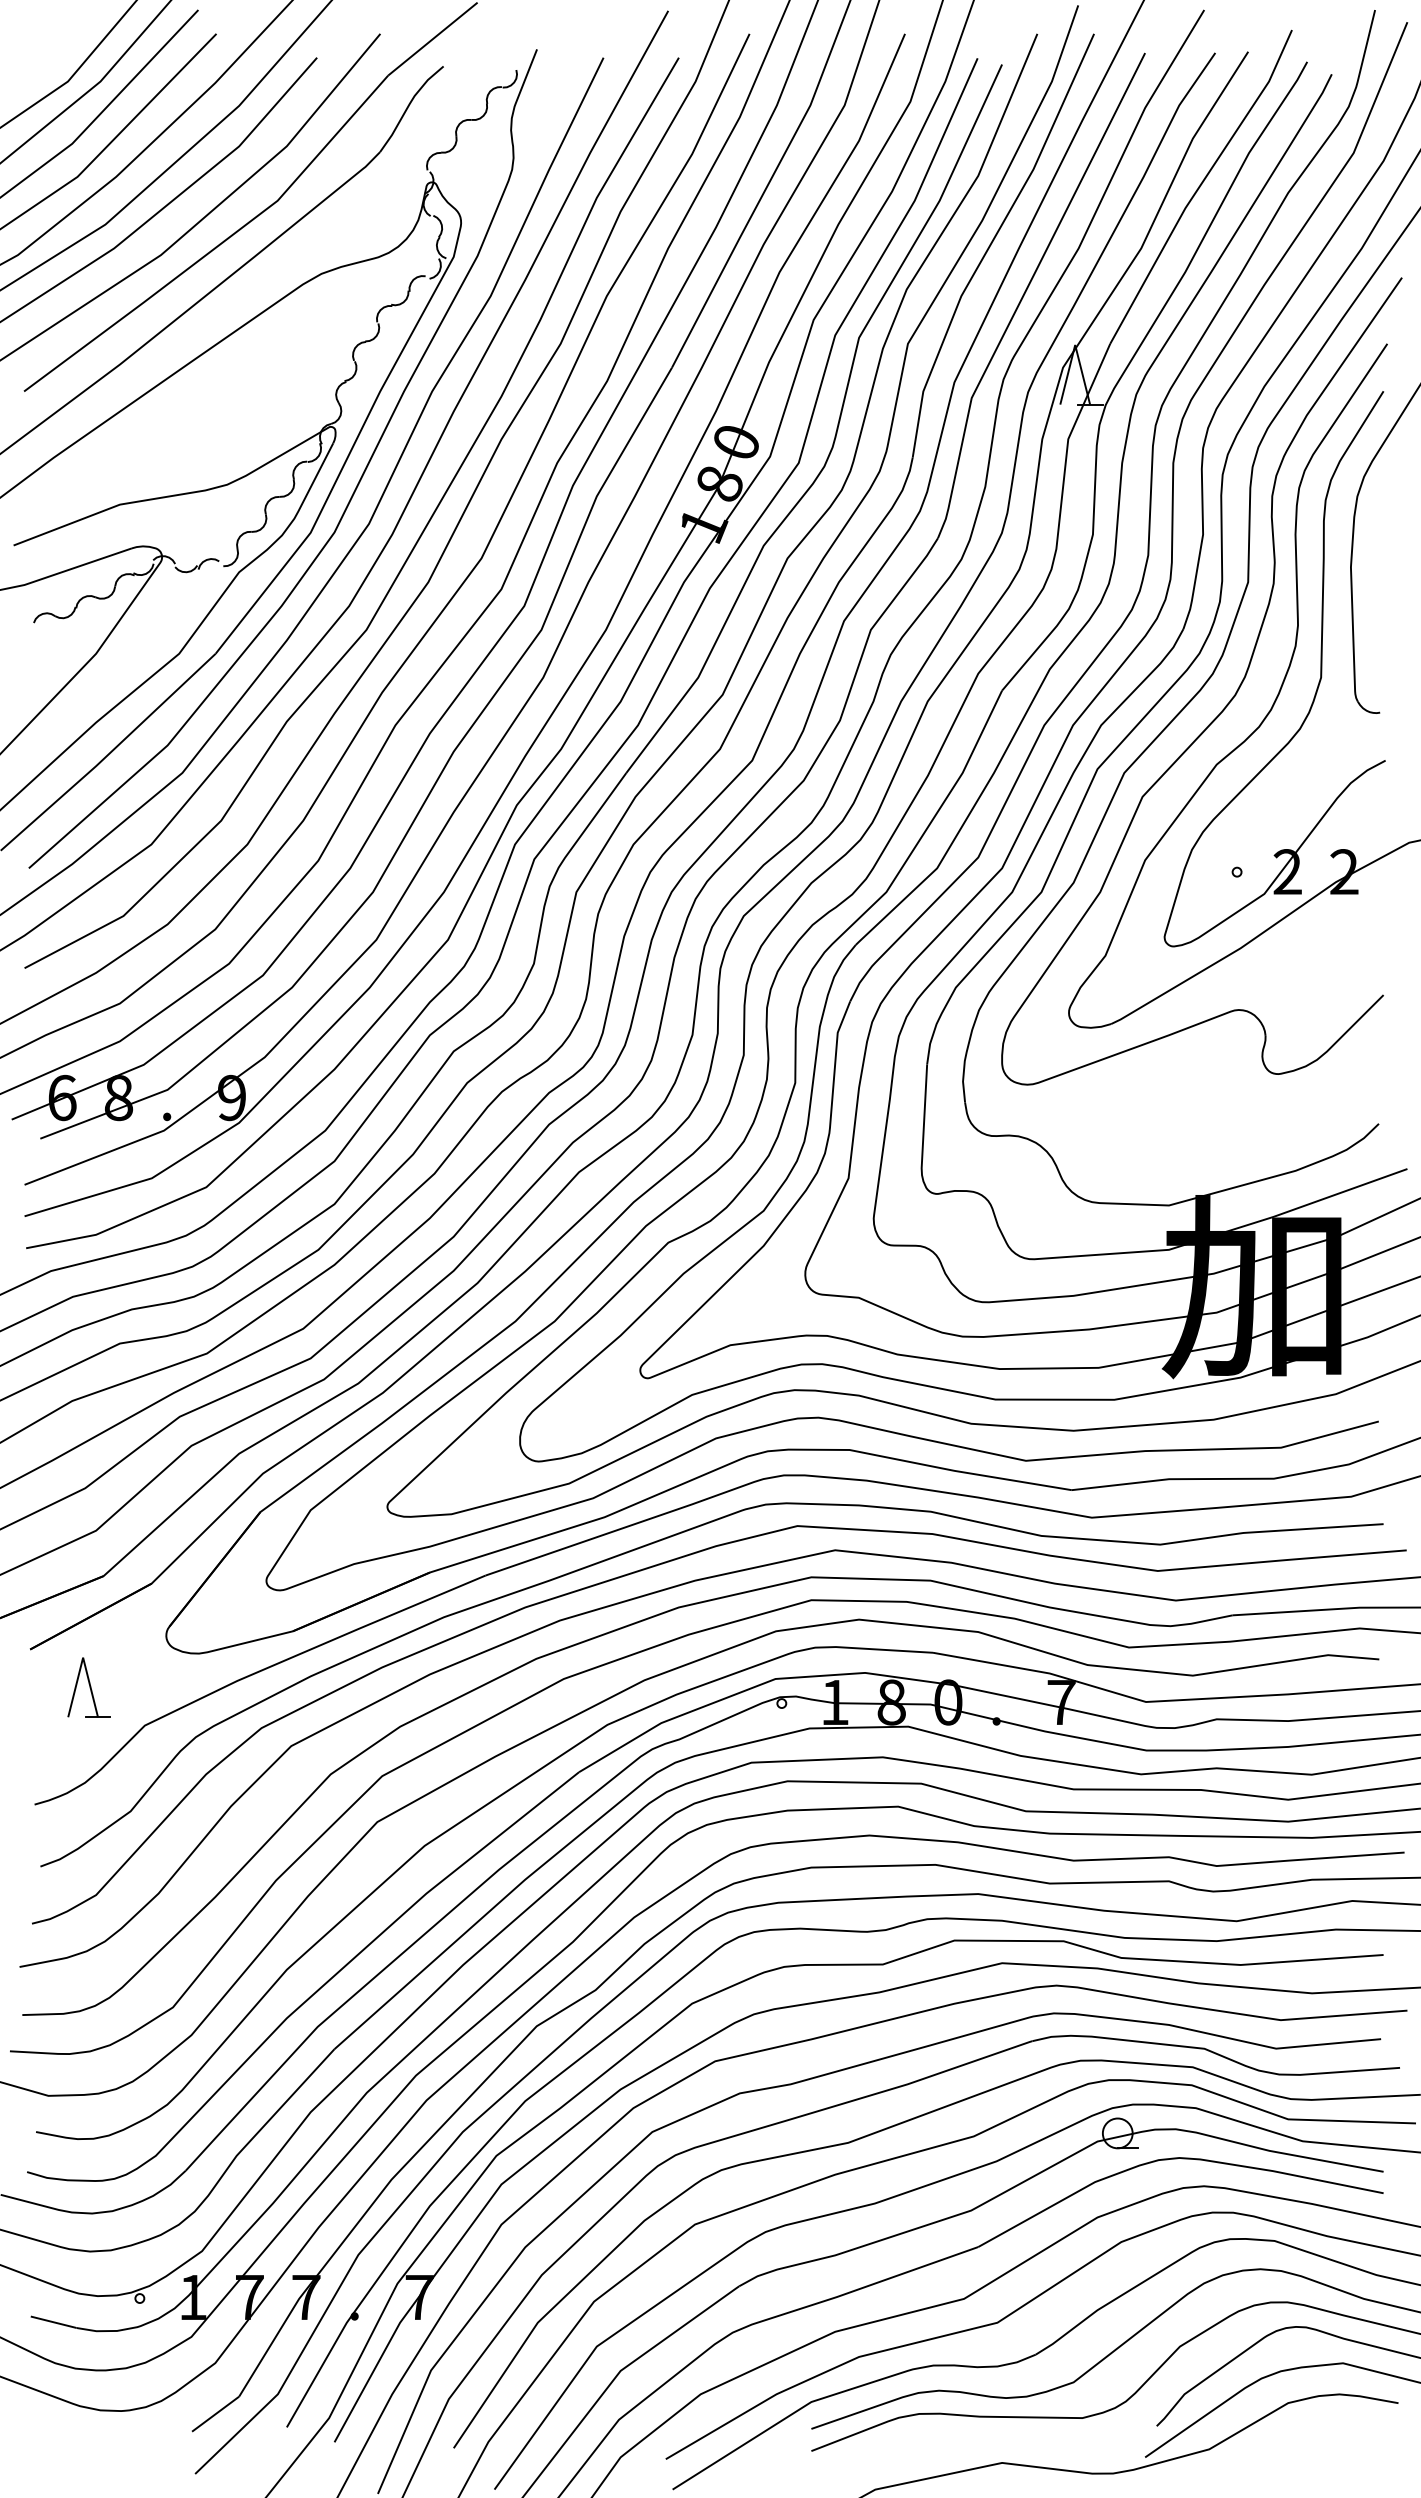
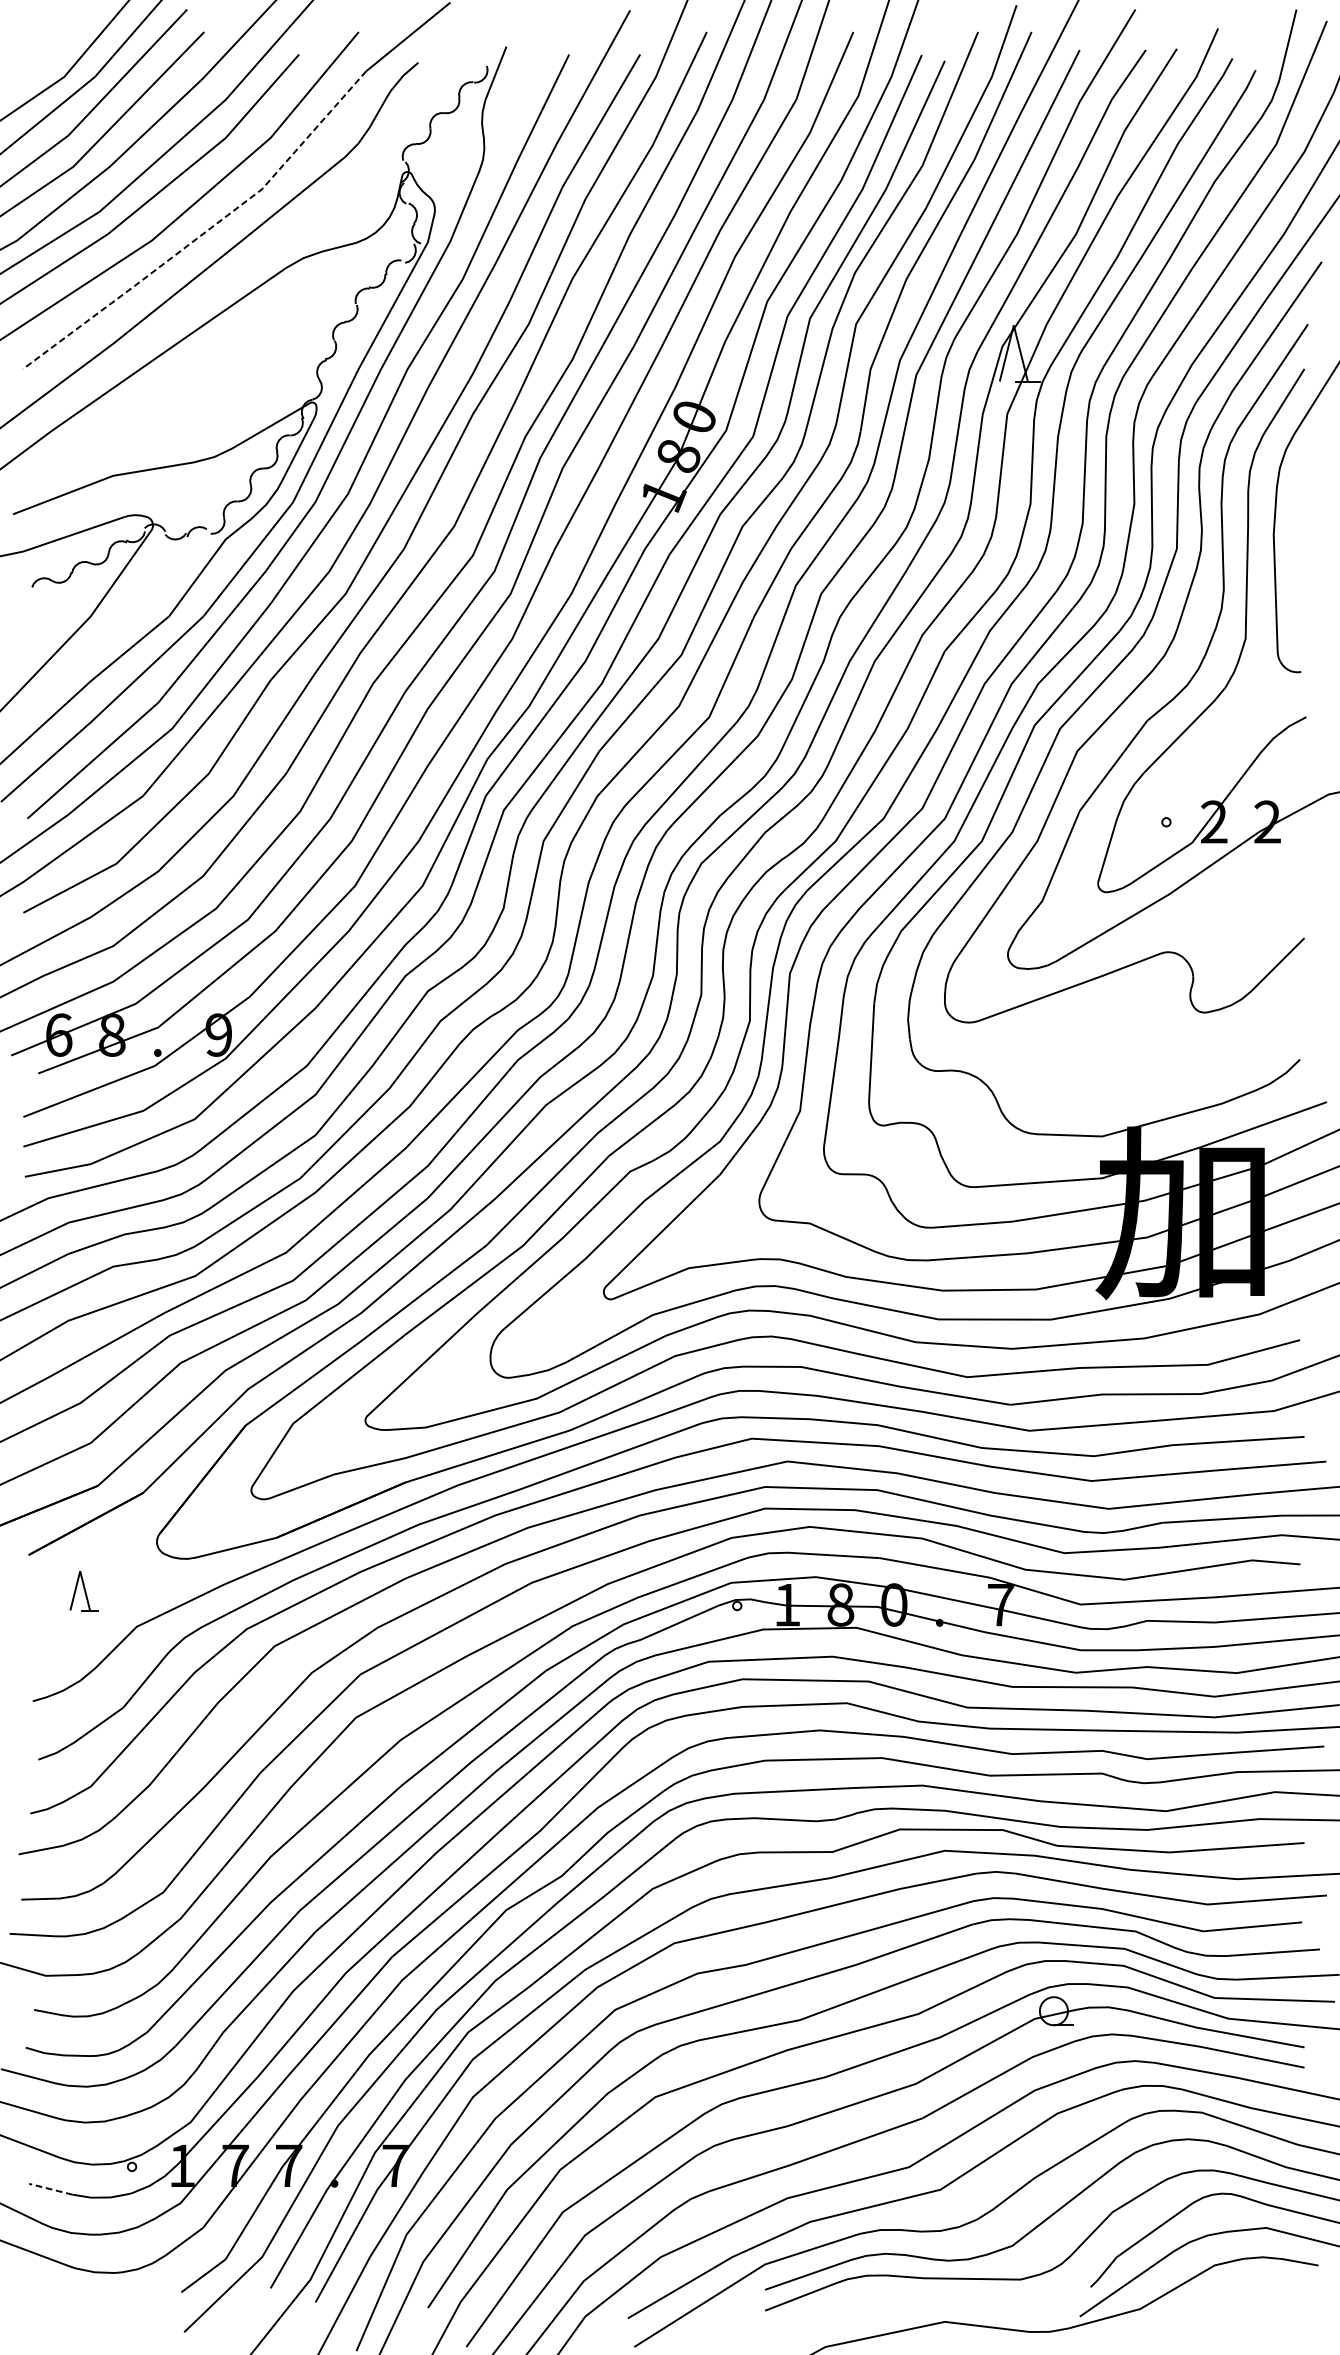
line: (217, 246) -> (205, 232), solid -> dashed
part: (88, 1687) -> (83, 1590), size x0.7
line: (53, 2322) -> (50, 2189), solid -> dashed

